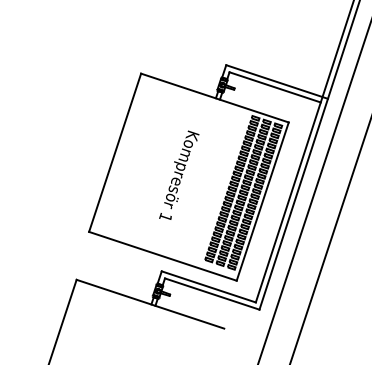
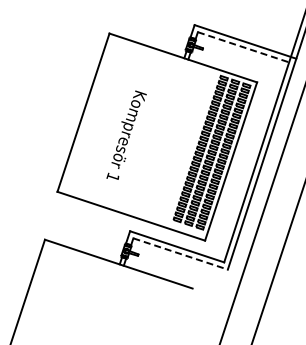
line: (275, 87) -> (243, 47), solid -> dashed
text: (179, 174) -> (126, 134), moved
line: (212, 294) -> (180, 254), solid -> dashed

